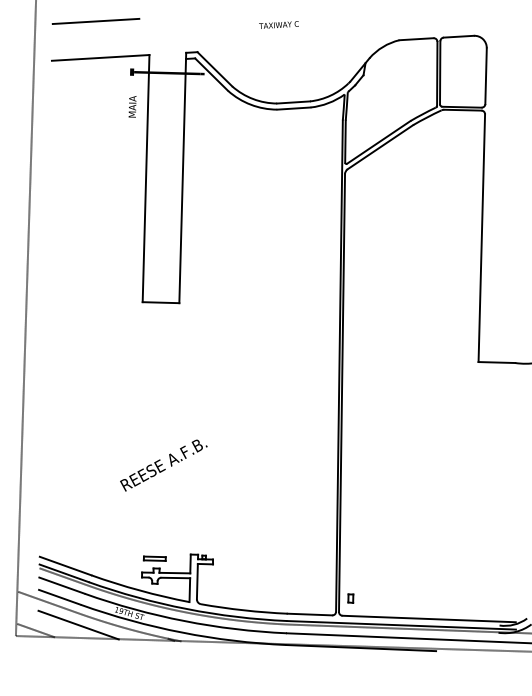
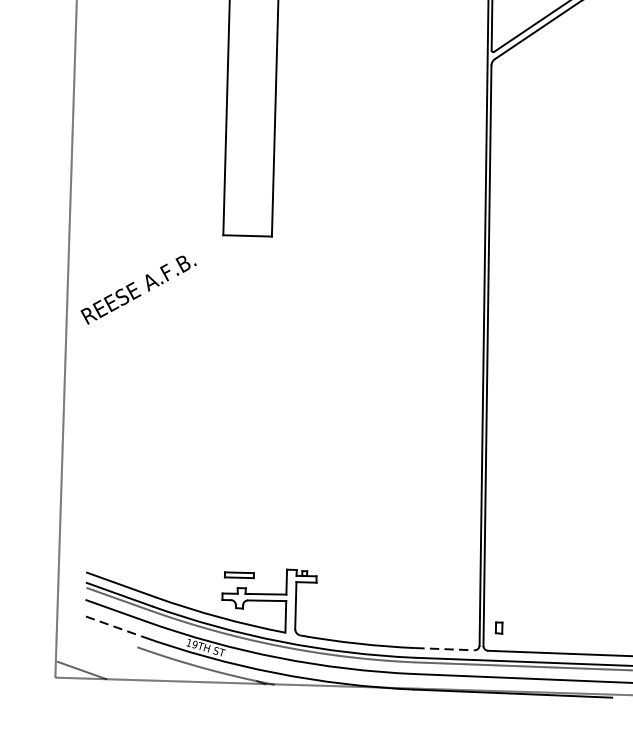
text: (163, 465) -> (138, 290), moved
line: (60, 597) -> (114, 626), solid -> dashed
line: (47, 602) -> (97, 633), removed
line: (310, 614) -> (445, 649), solid -> dashed
line: (78, 624) -> (138, 662), removed

